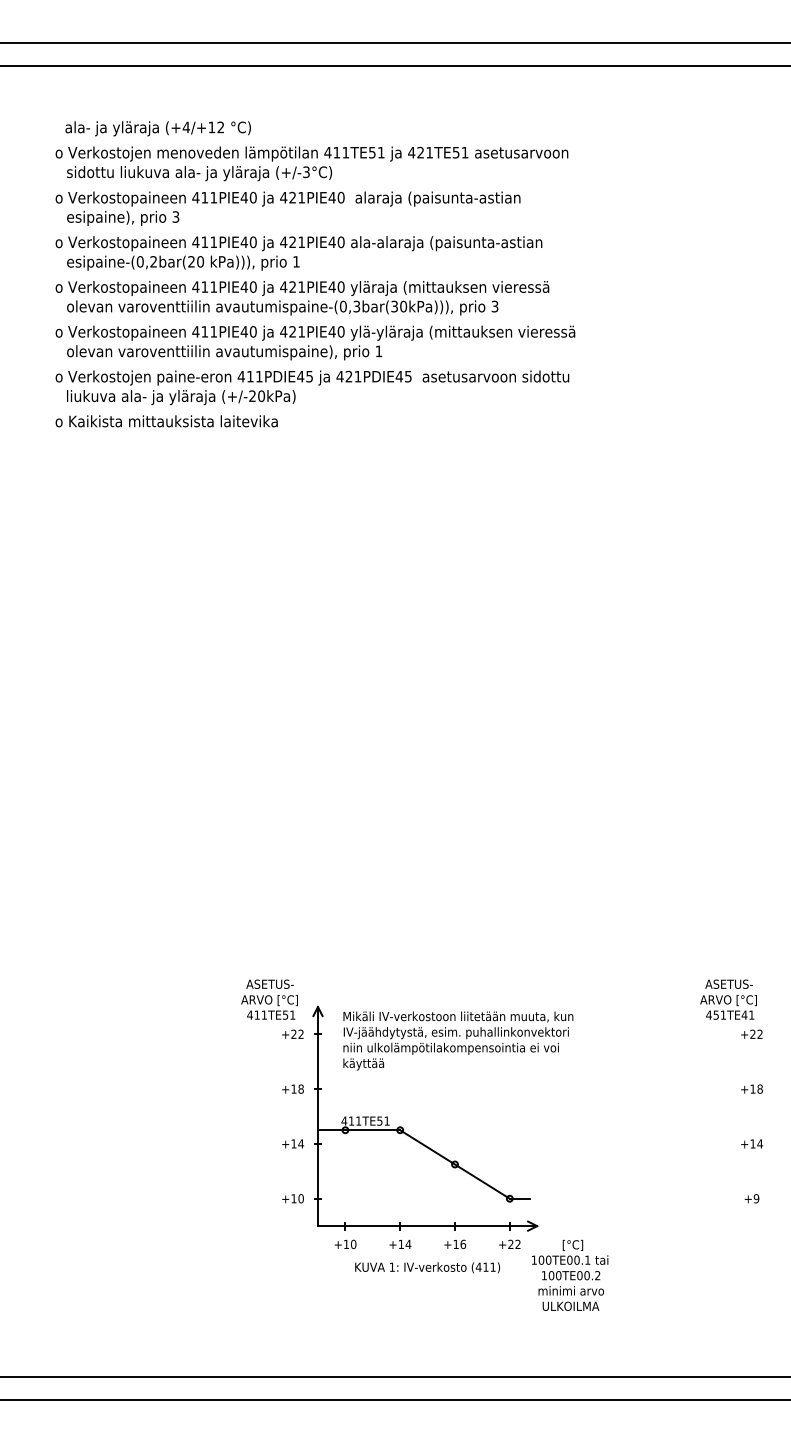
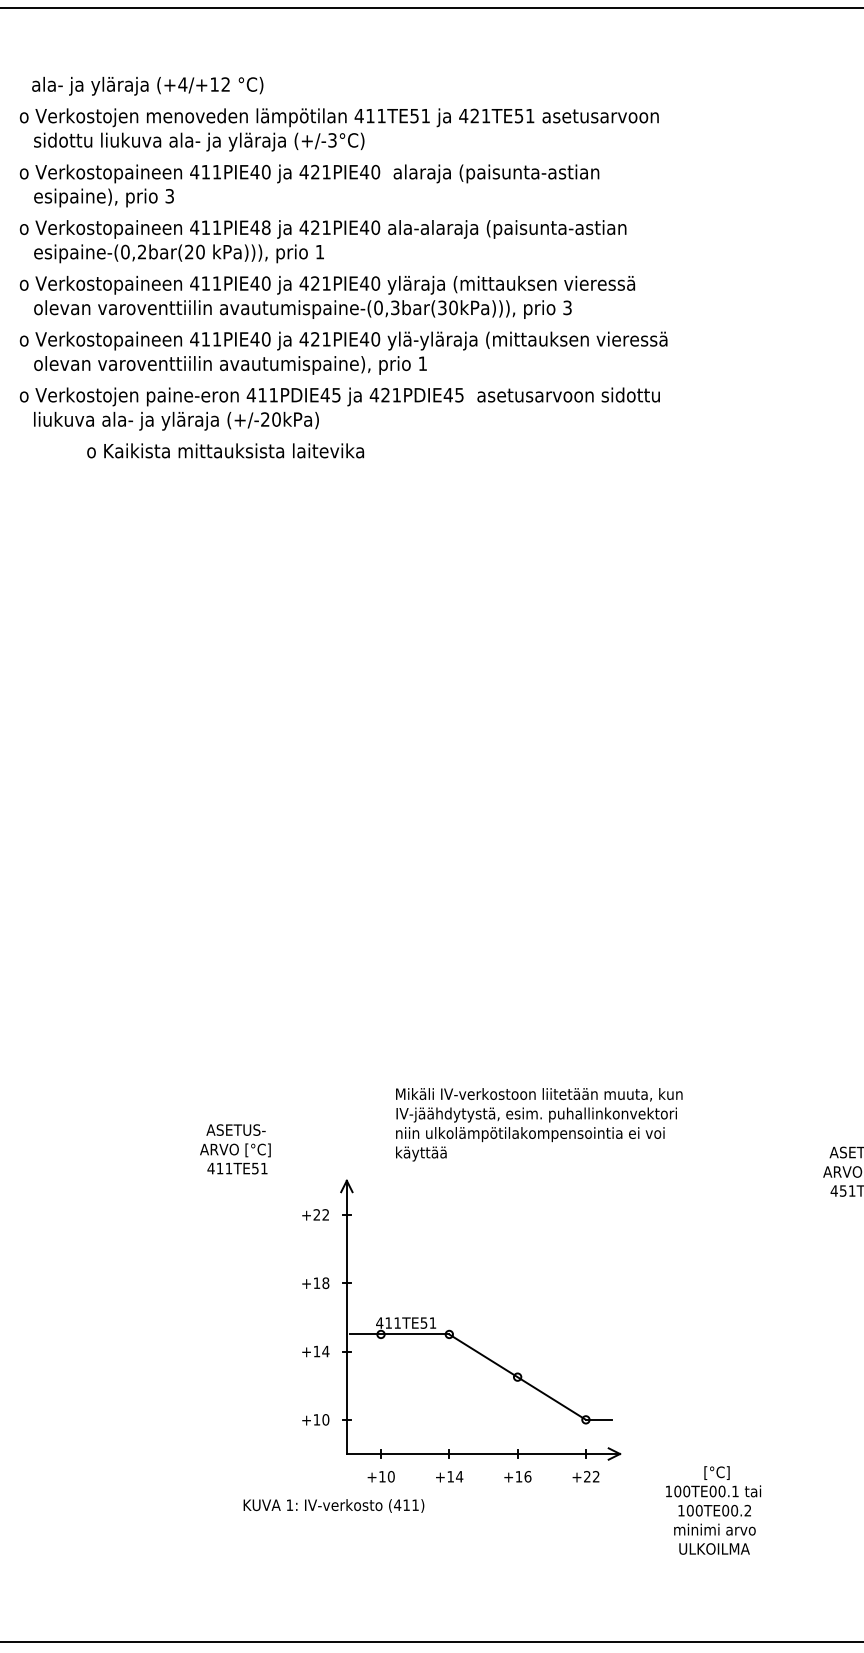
text: (252, 241) -> (265, 226), 411PIE40 -> 411PIE48
text: (166, 421) -> (225, 451), moved
text: (269, 999) -> (235, 1149), moved
text: (458, 1040) -> (539, 1124), moved
text: (427, 1267) -> (333, 1505), moved
text: (570, 1275) -> (713, 1510), moved

